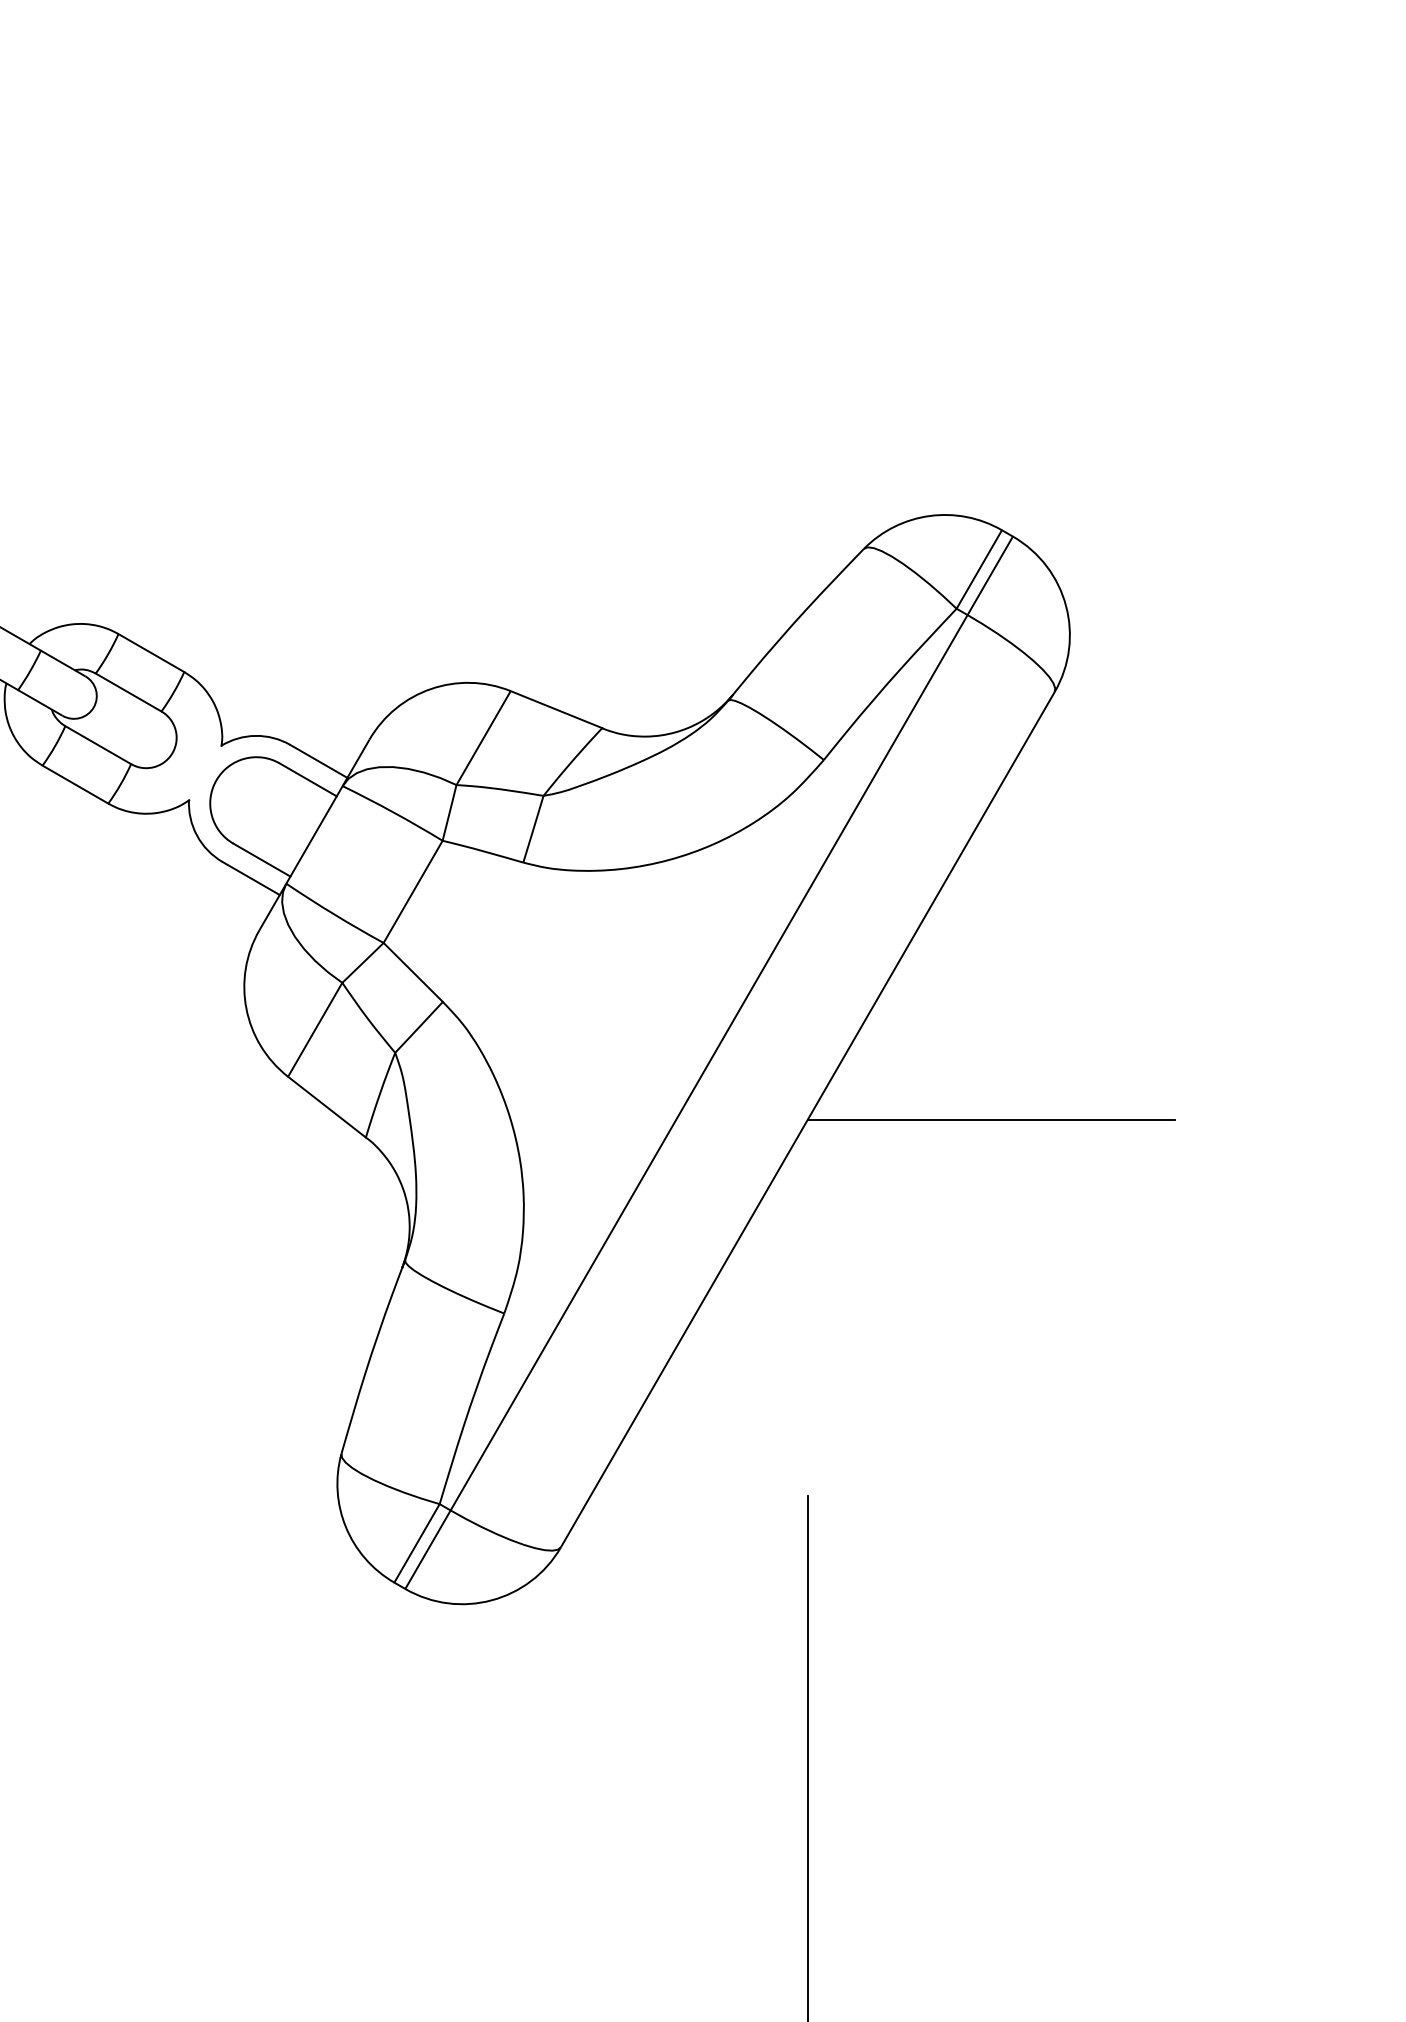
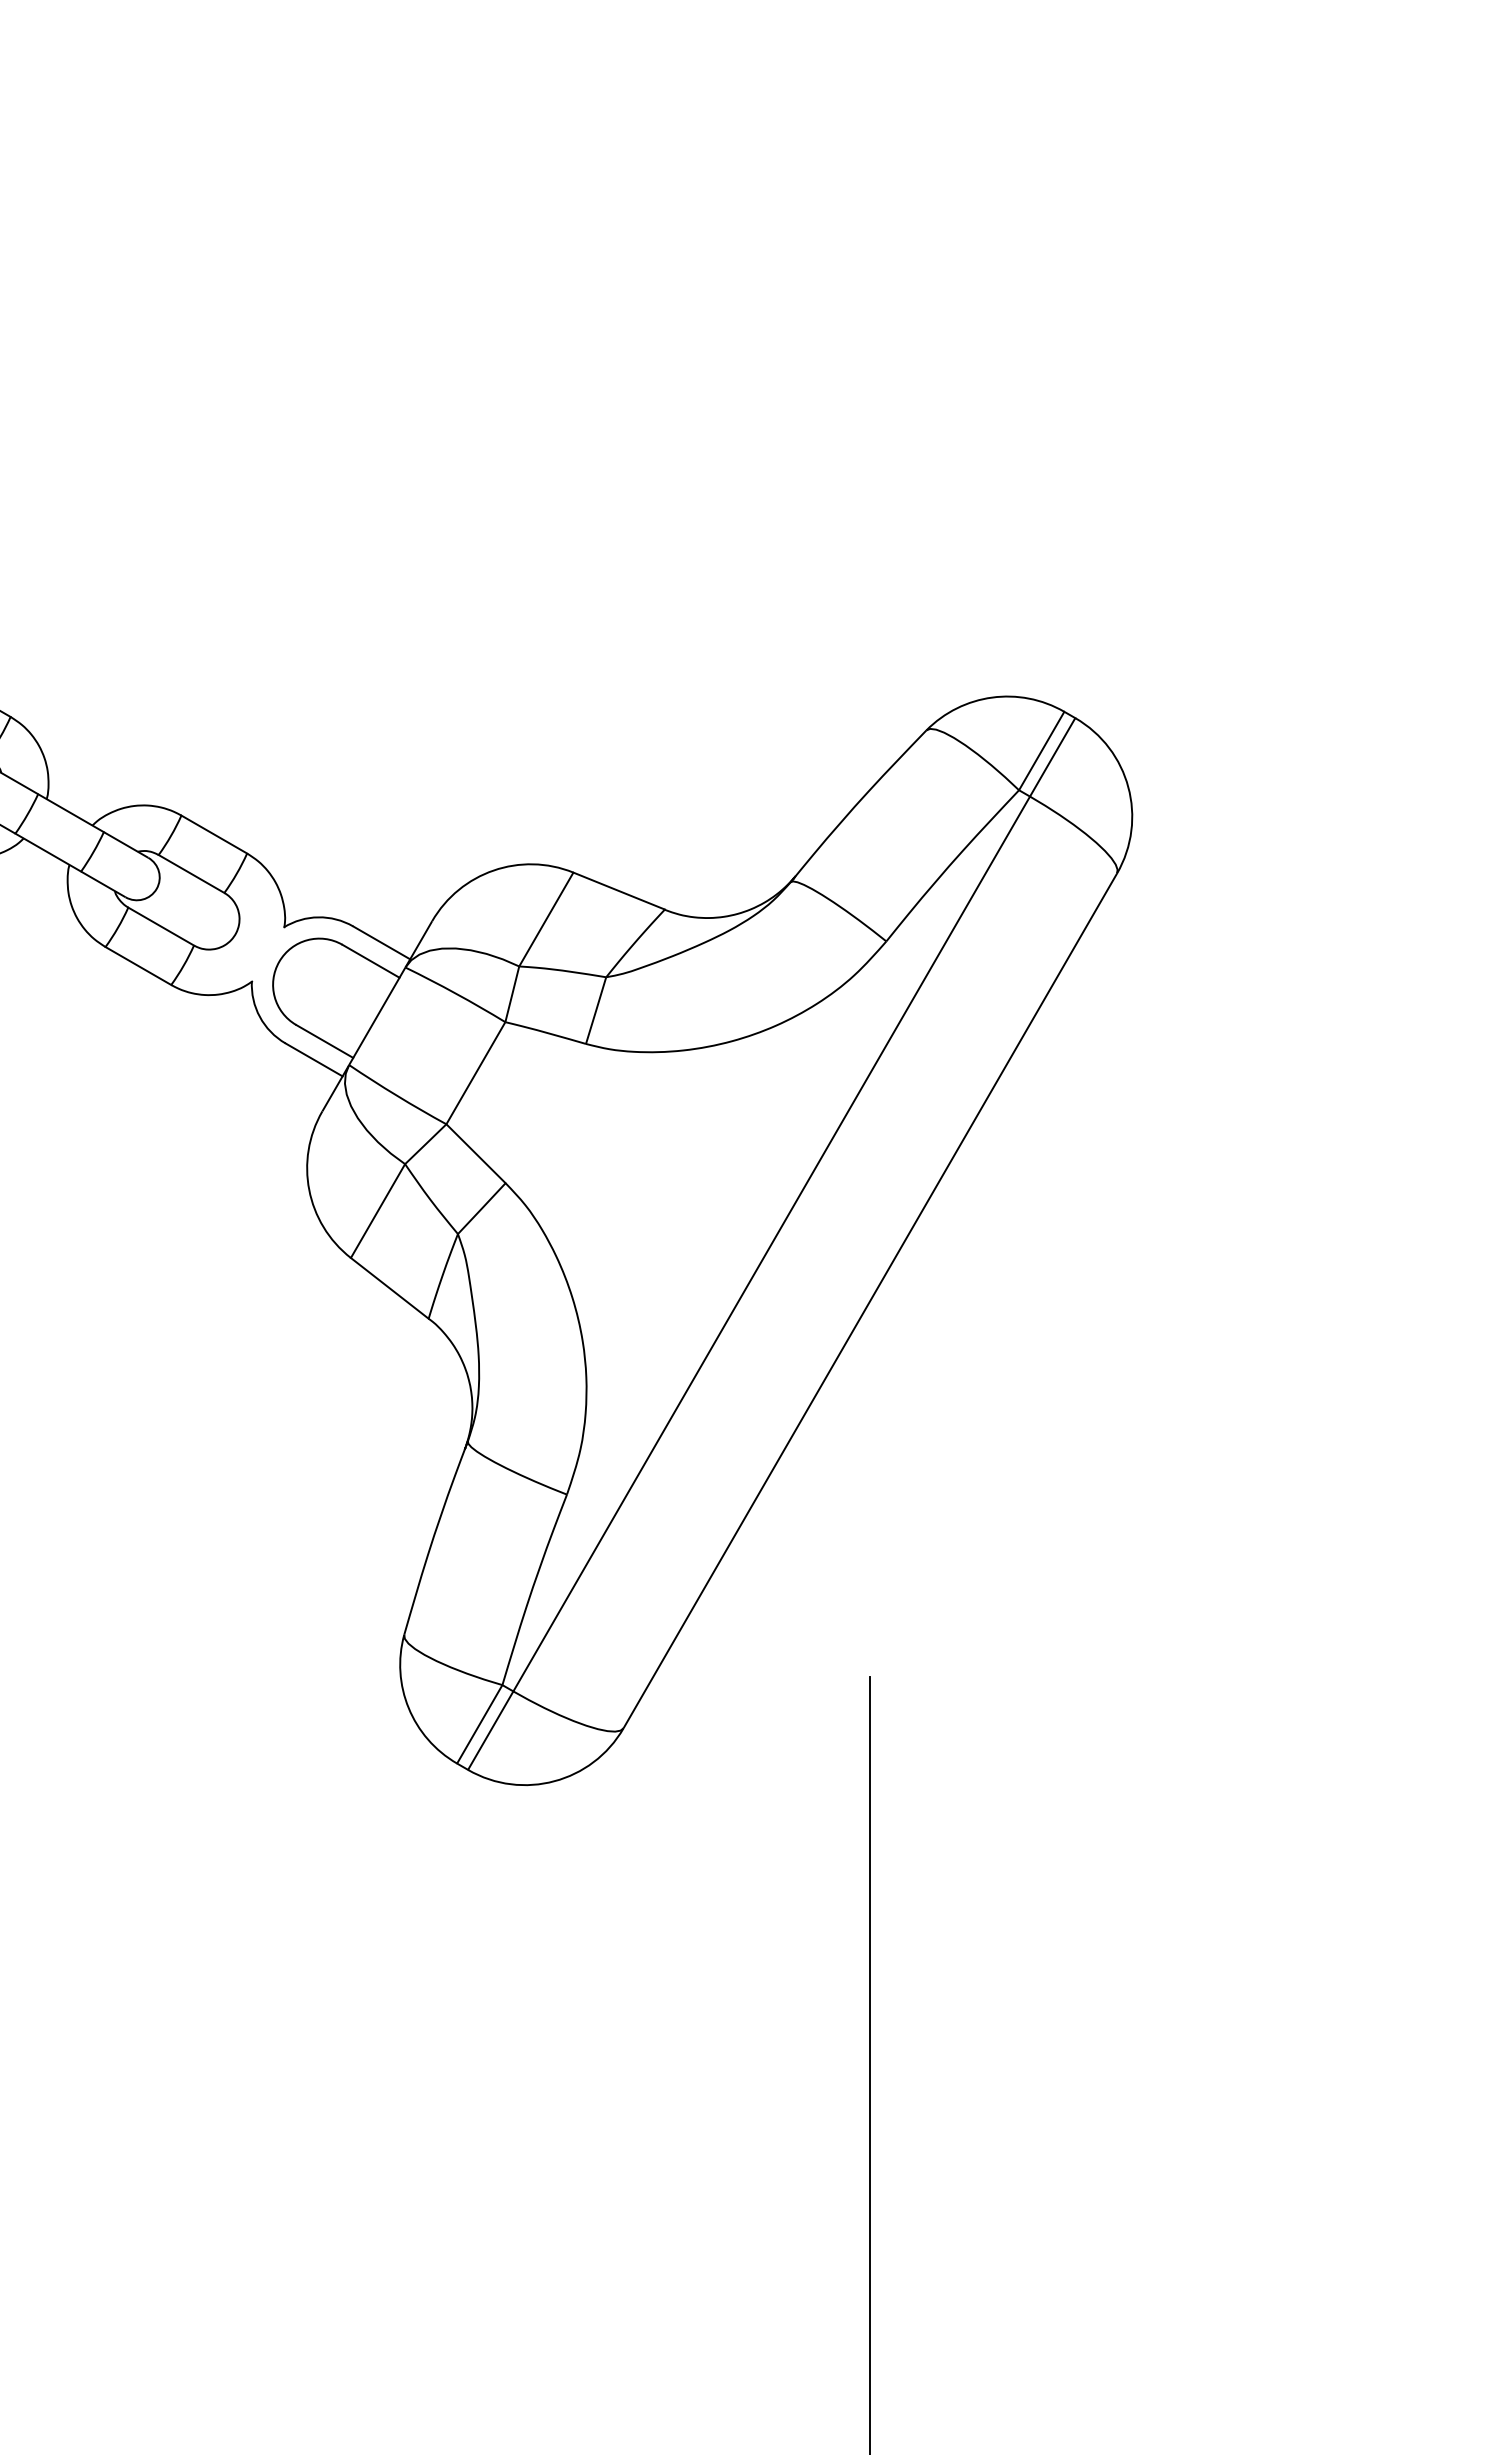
line: (991, 1119) -> (1053, 1300), removed

